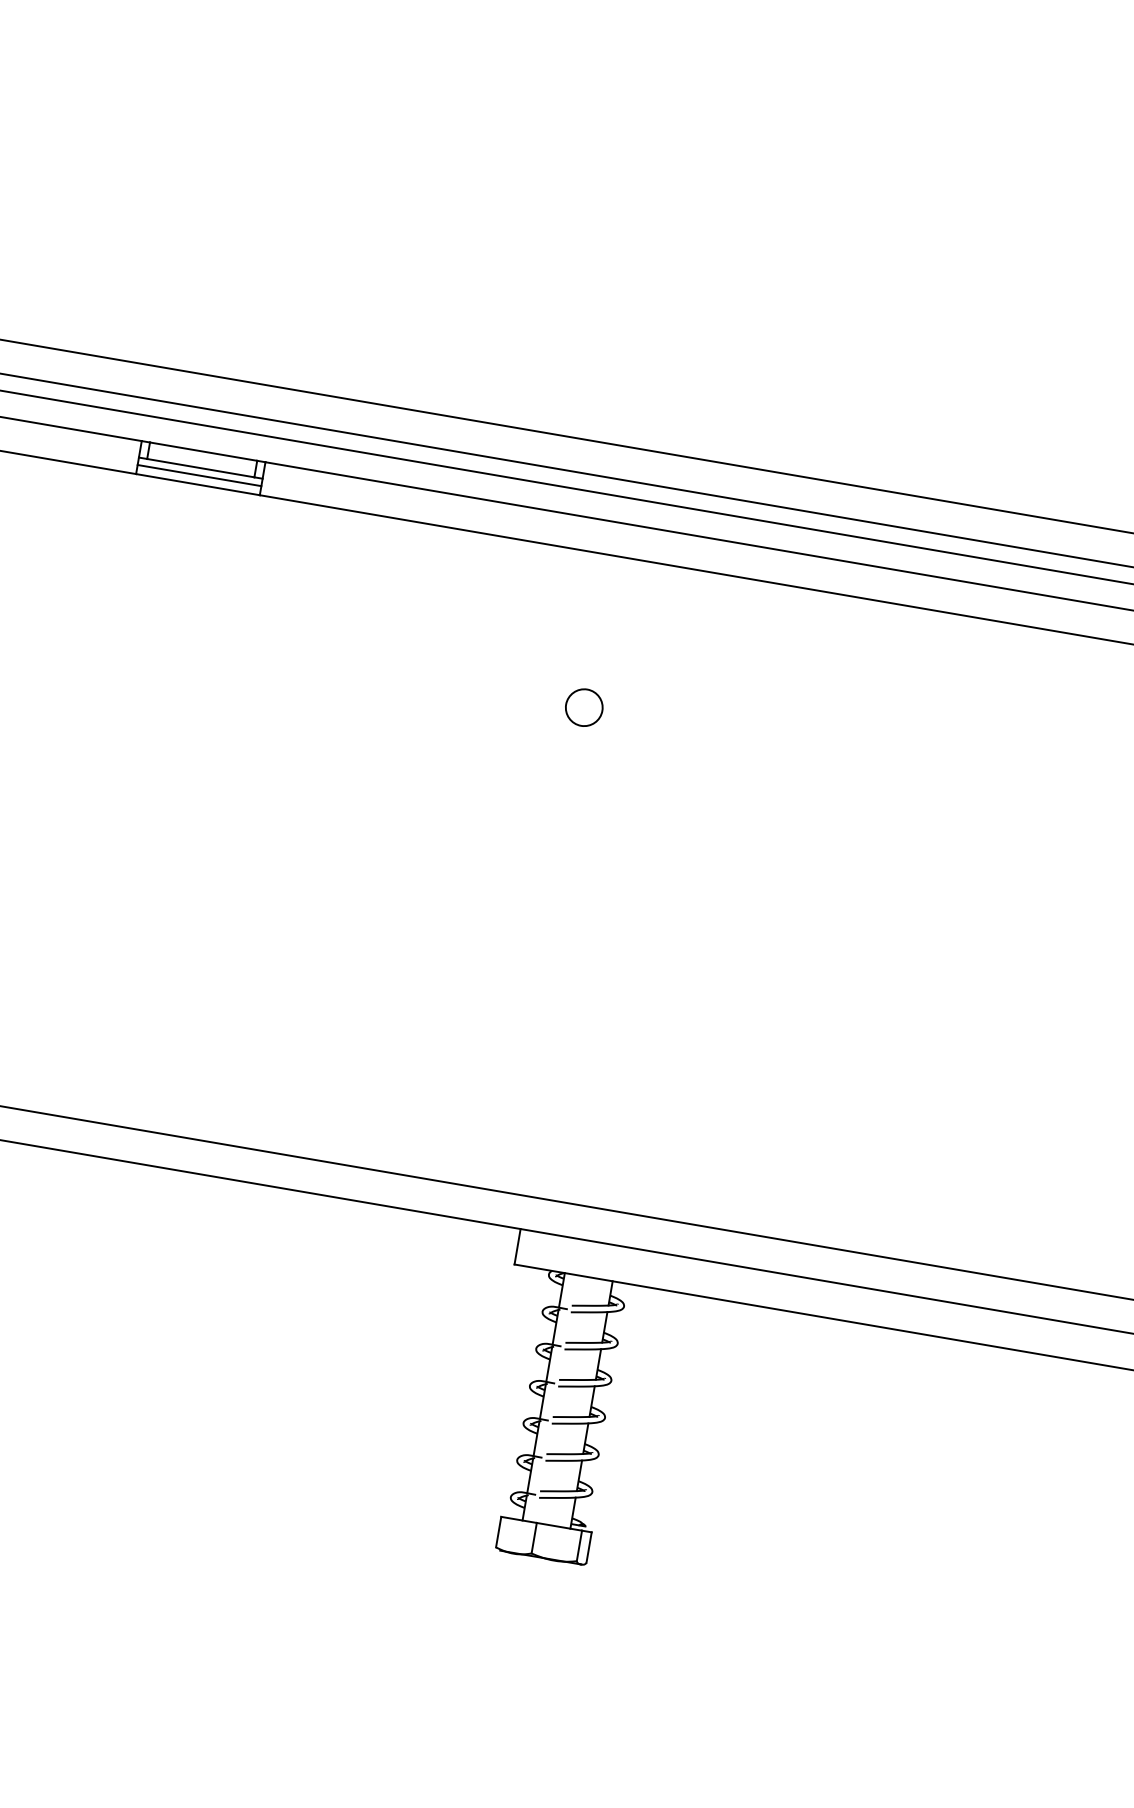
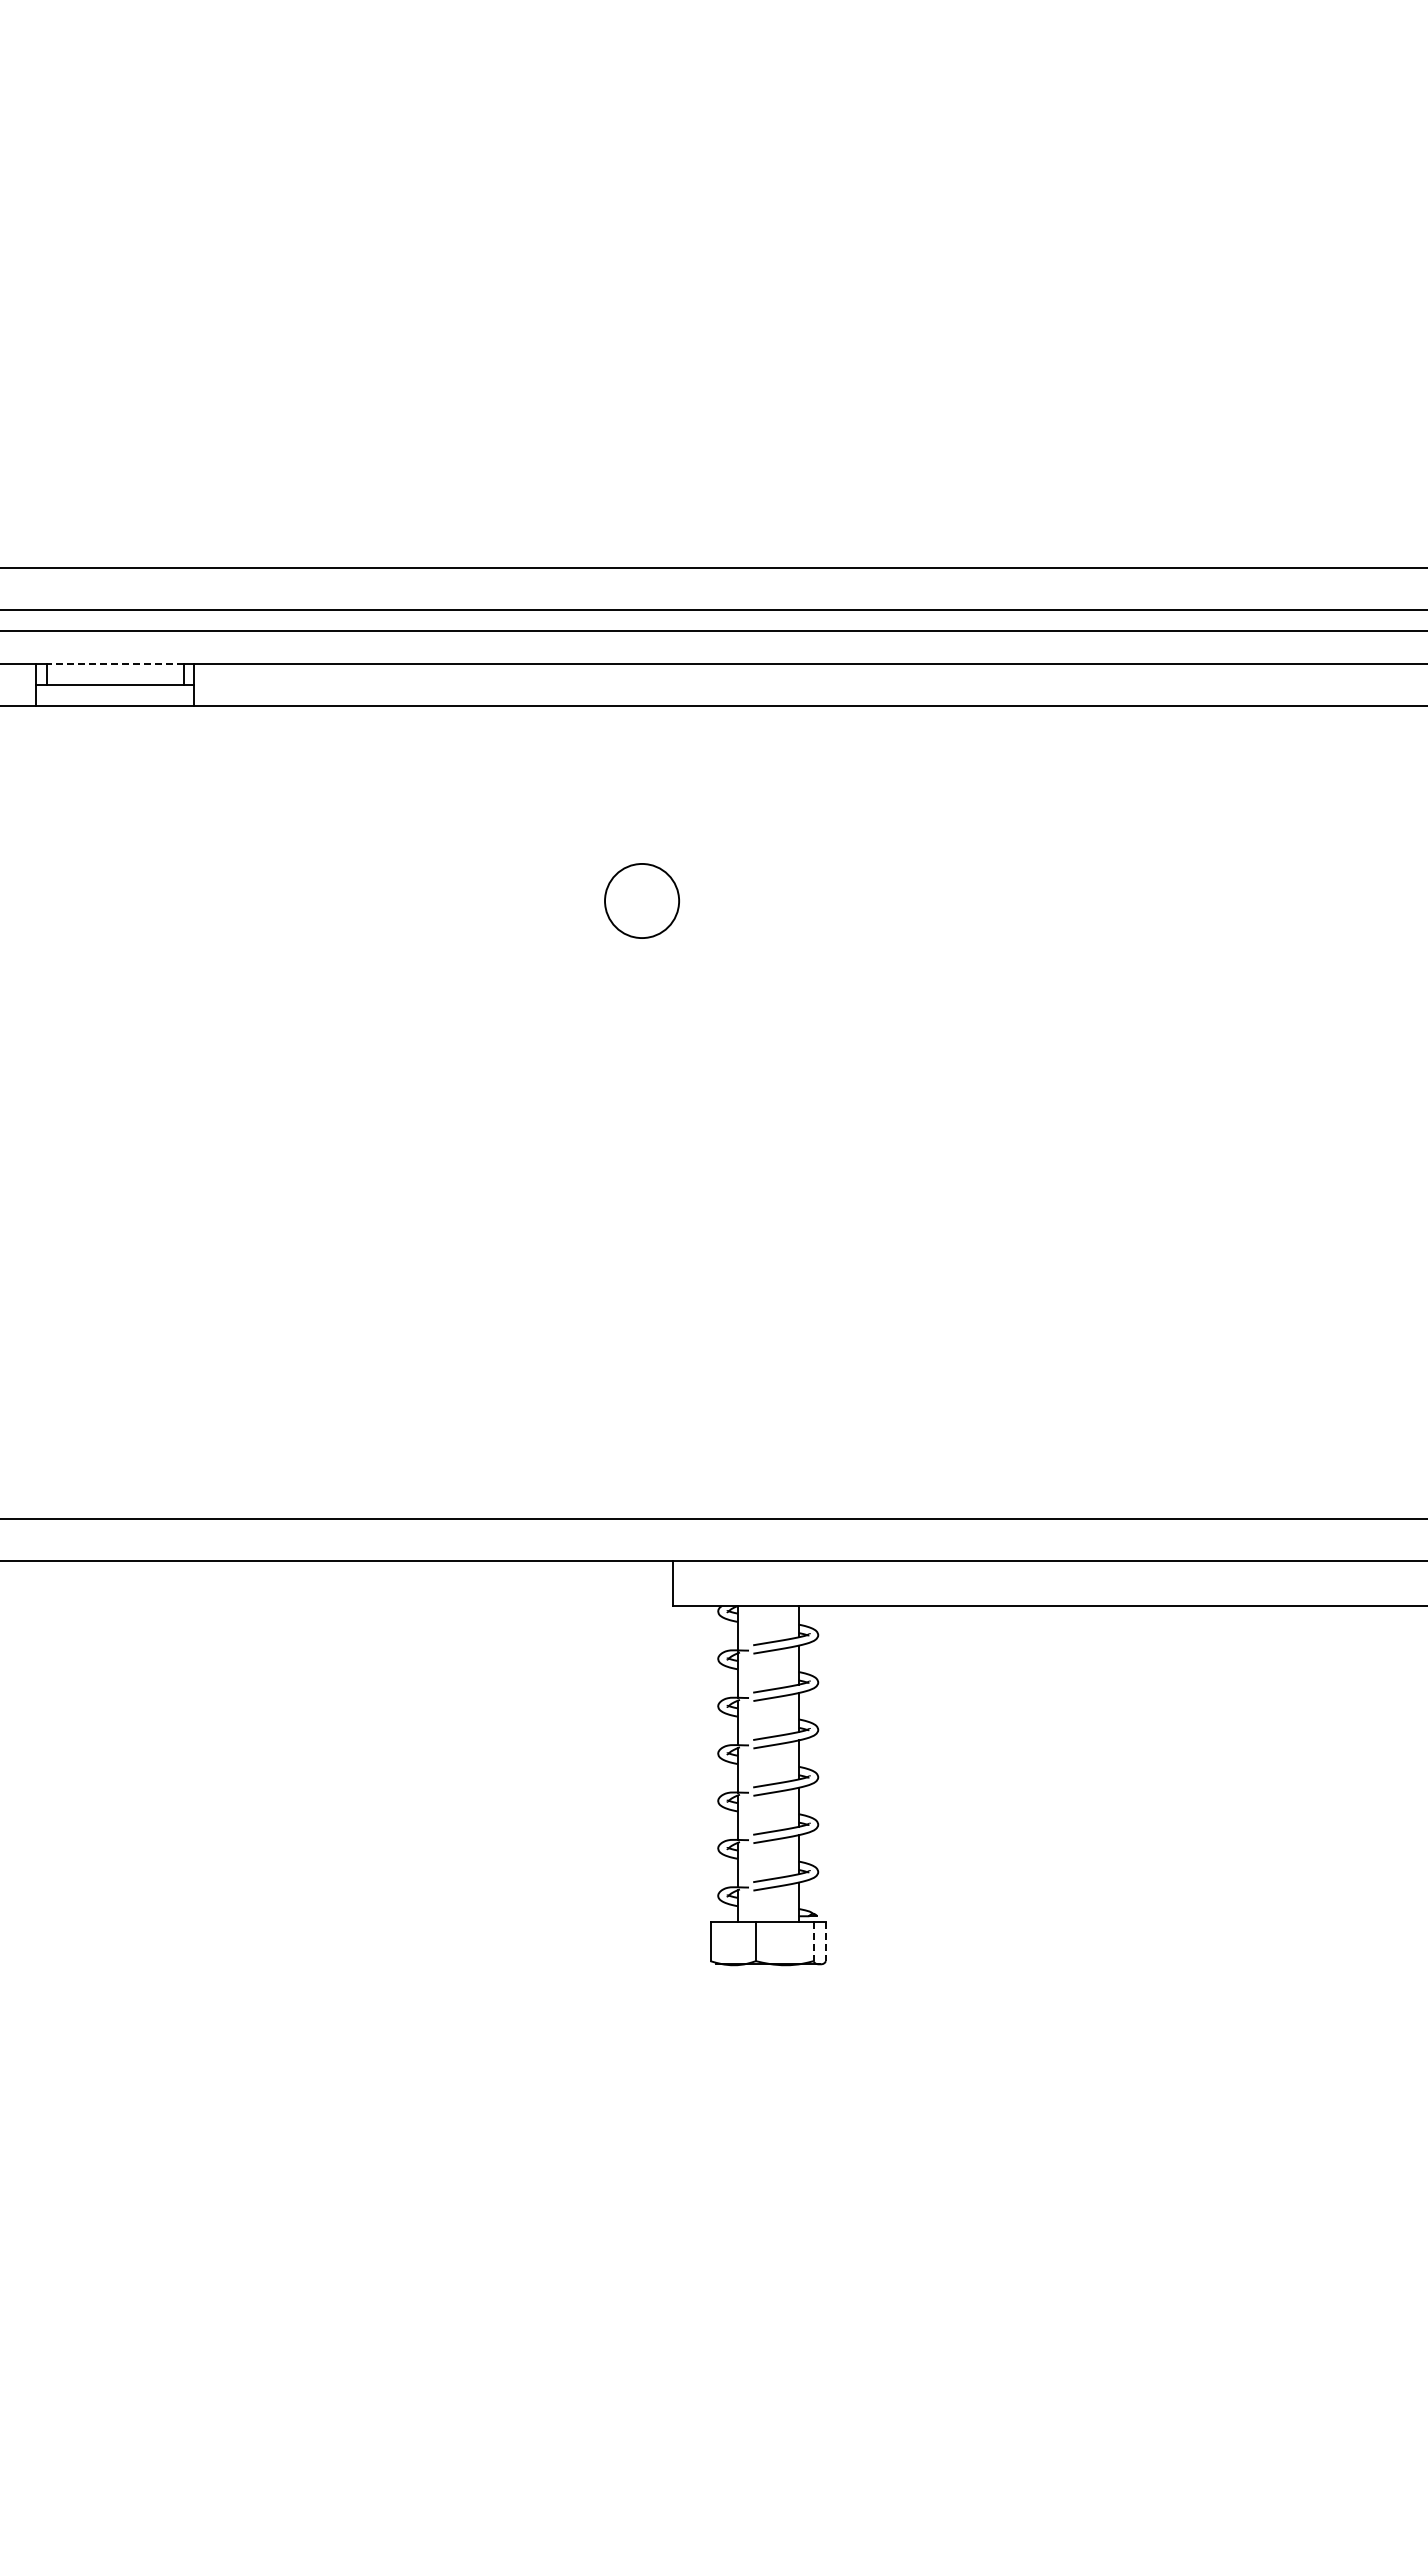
line: (202, 451) -> (114, 663), solid -> dashed
line: (199, 475) -> (115, 694), removed
circle: (584, 707) -> (641, 900), size x1.6
line: (579, 1546) -> (813, 1942), solid -> dashed
line: (588, 1548) -> (825, 1942), solid -> dashed

